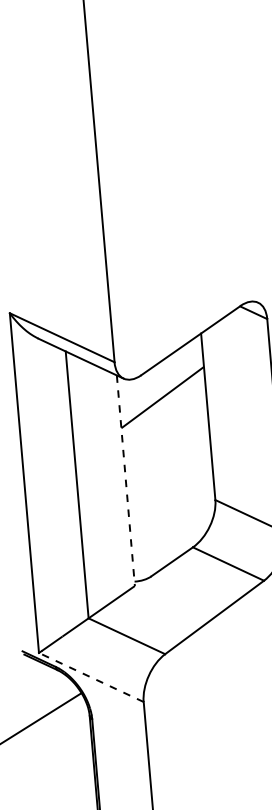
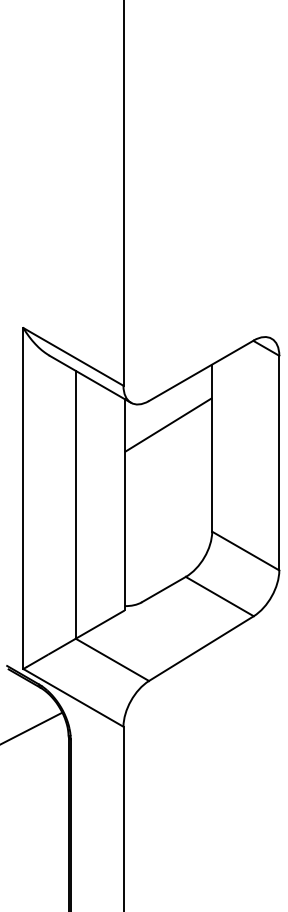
line: (125, 480) -> (124, 504), dashed -> solid
line: (91, 677) -> (73, 697), dashed -> solid

